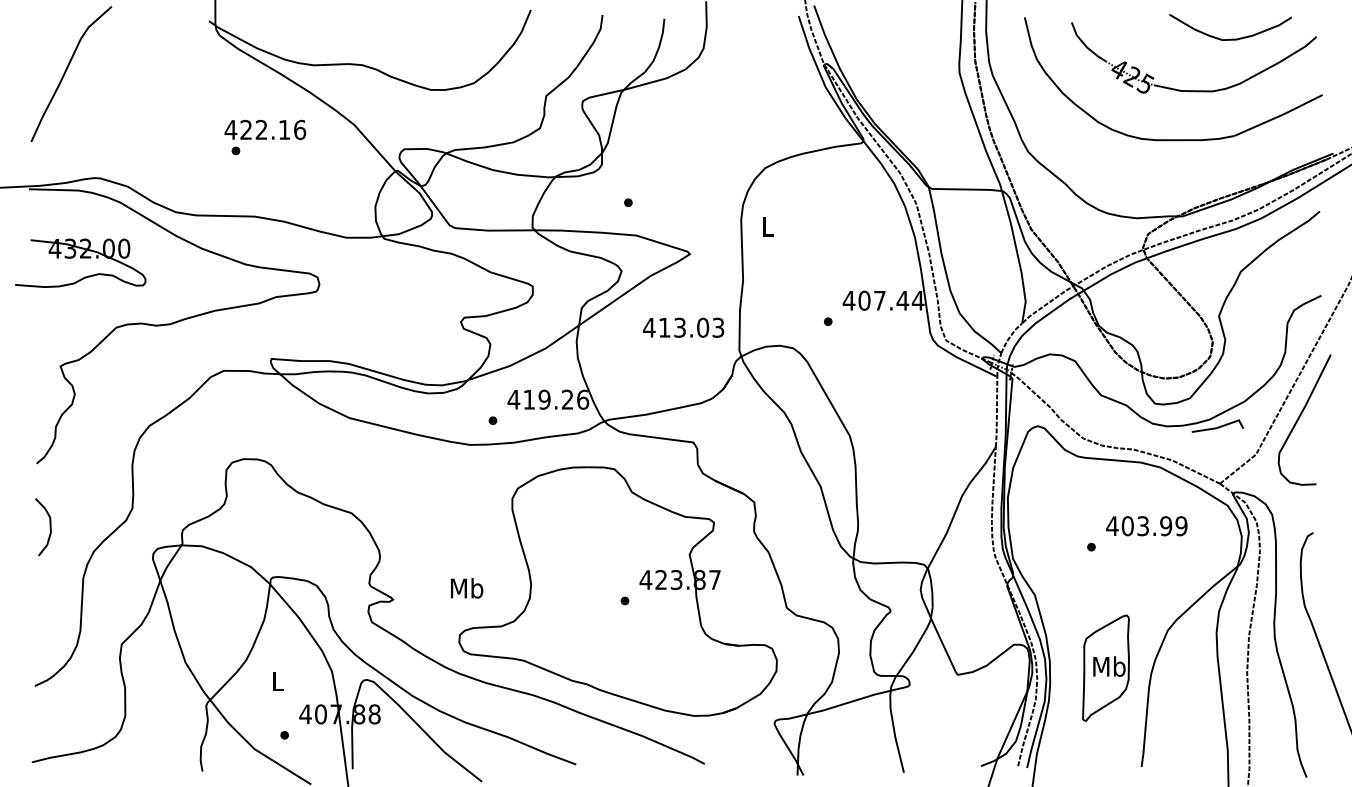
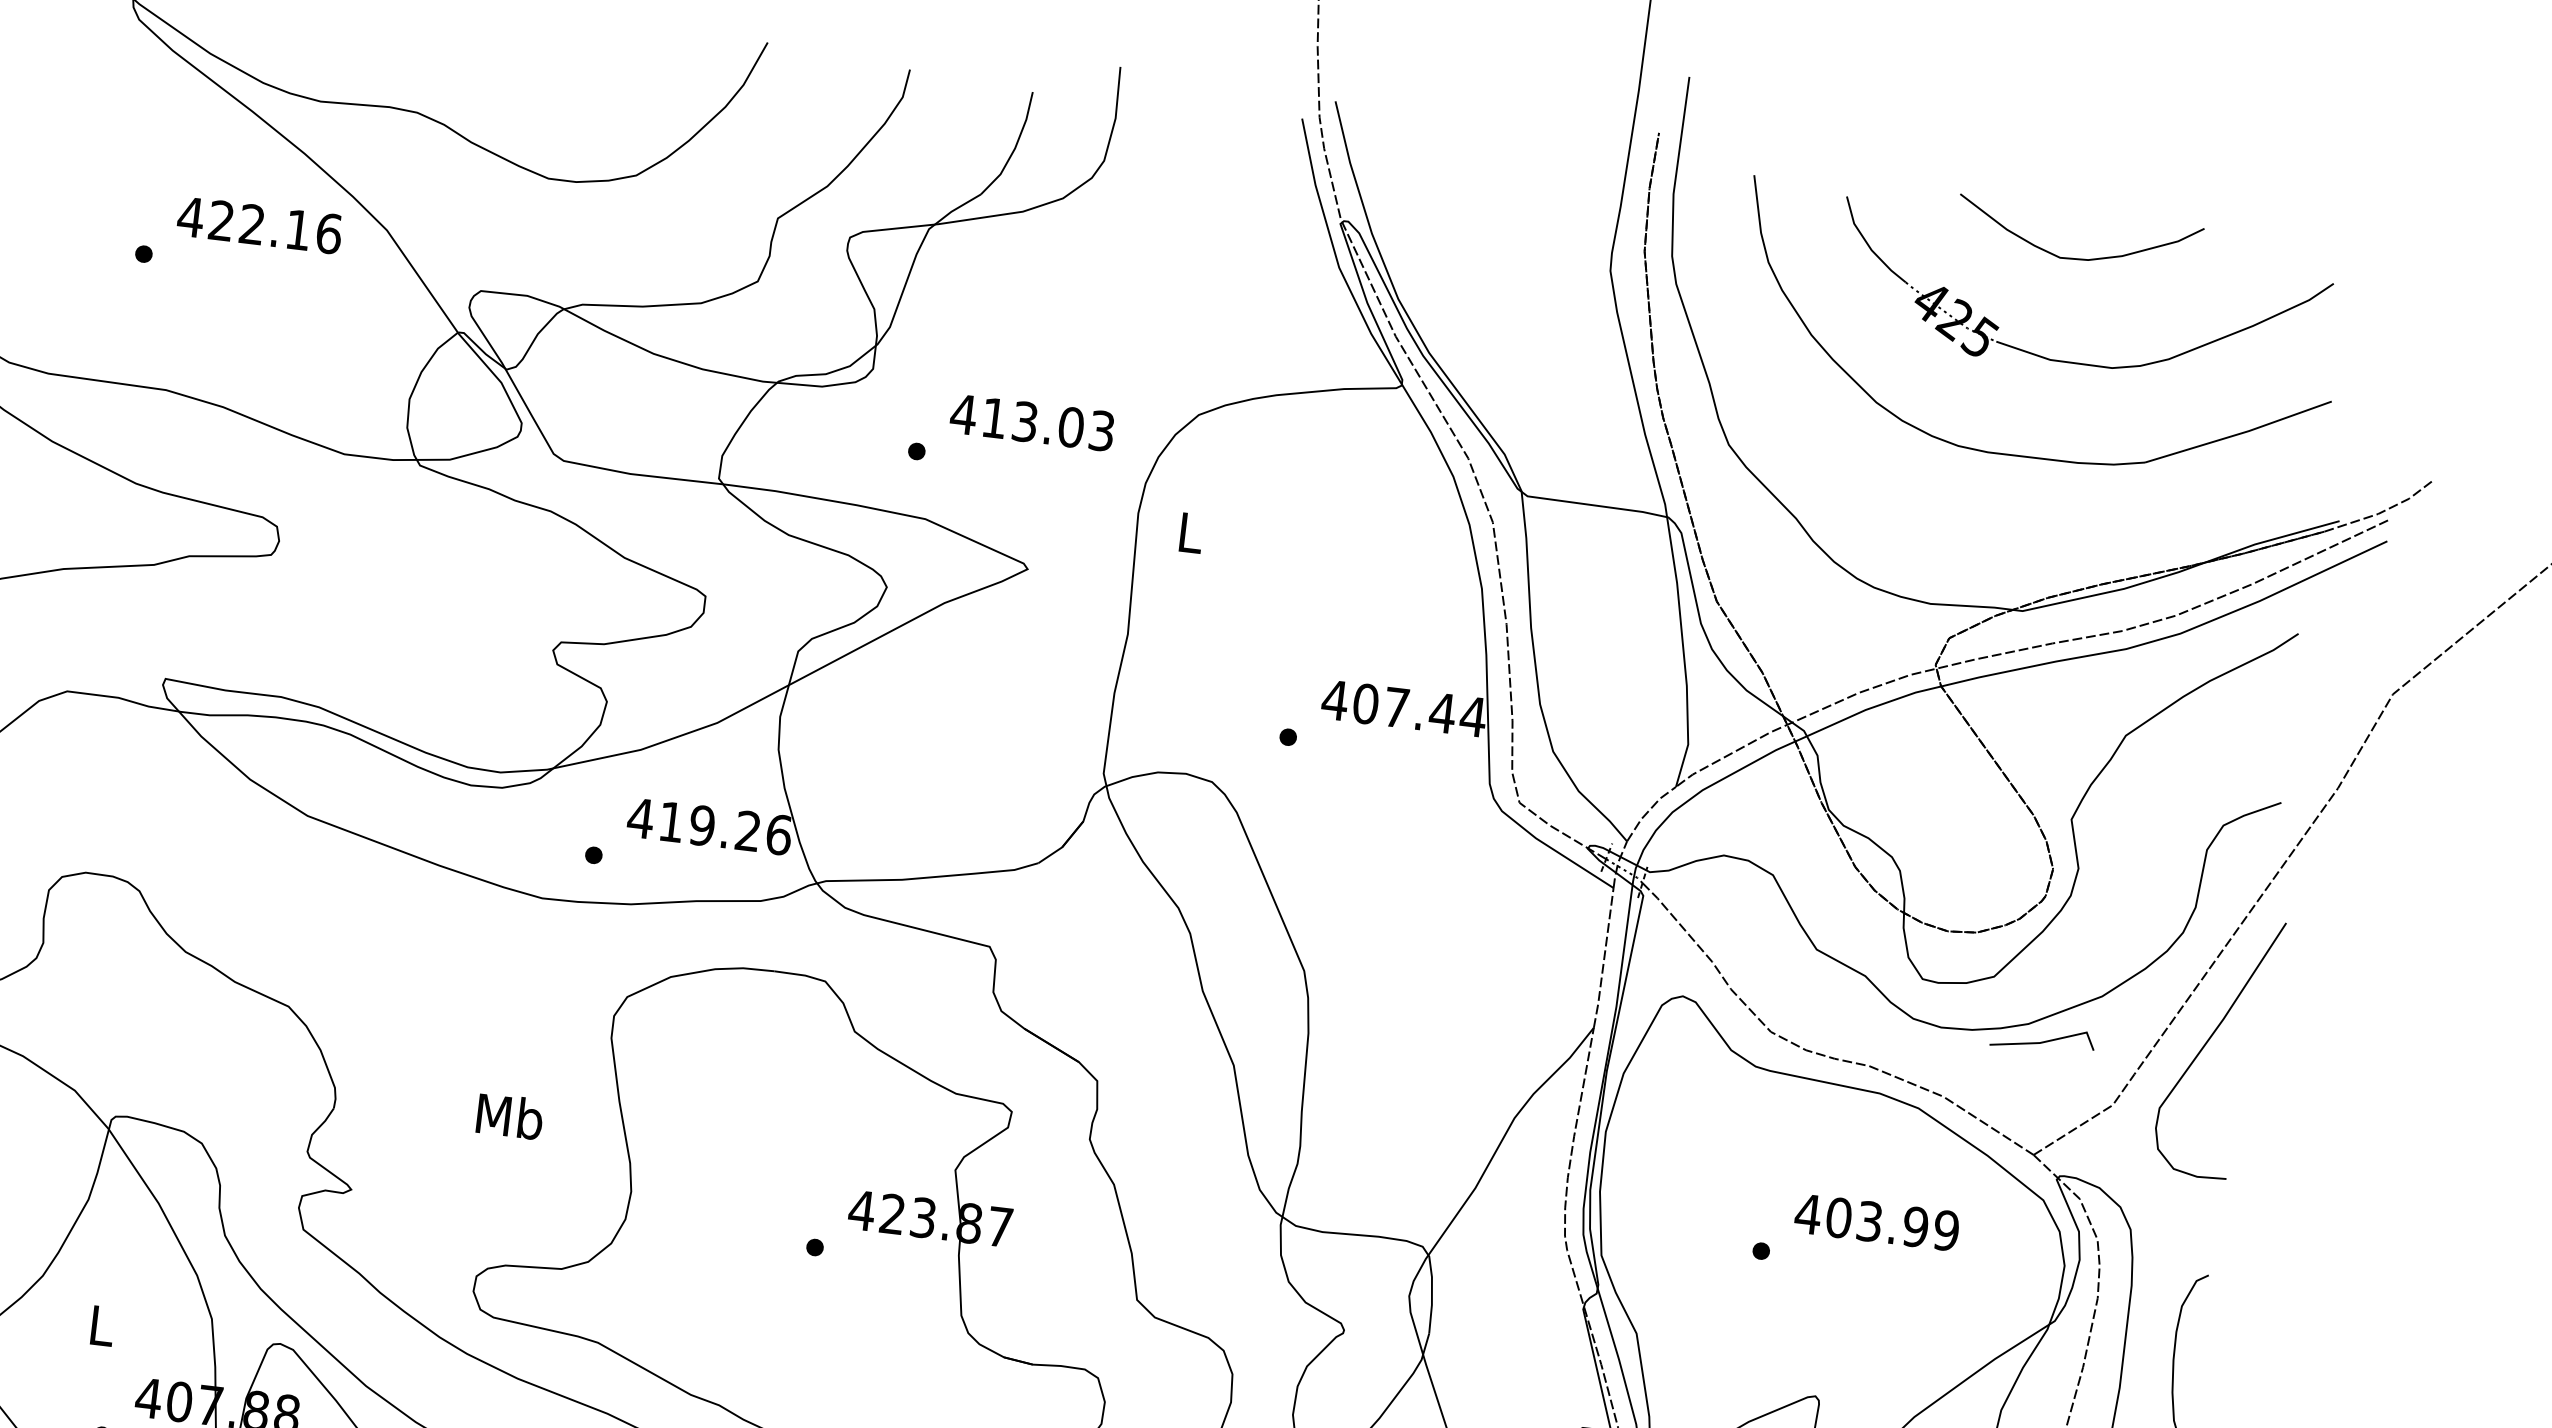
curve: (1230, 38) -> (2076, 256), moved
text: (265, 129) -> (260, 224), moved
text: (683, 327) -> (1032, 422), moved
text: (467, 588) -> (510, 1116), moved

